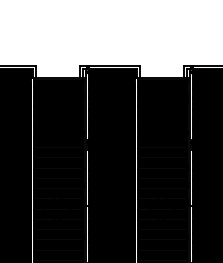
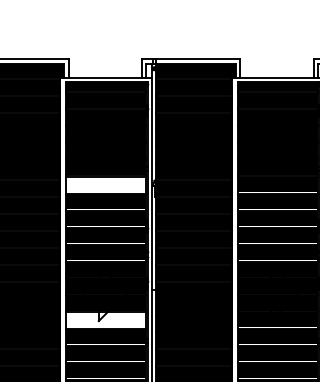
fill: (58, 142) -> (106, 184), removed
fill: (58, 224) -> (106, 319), removed

